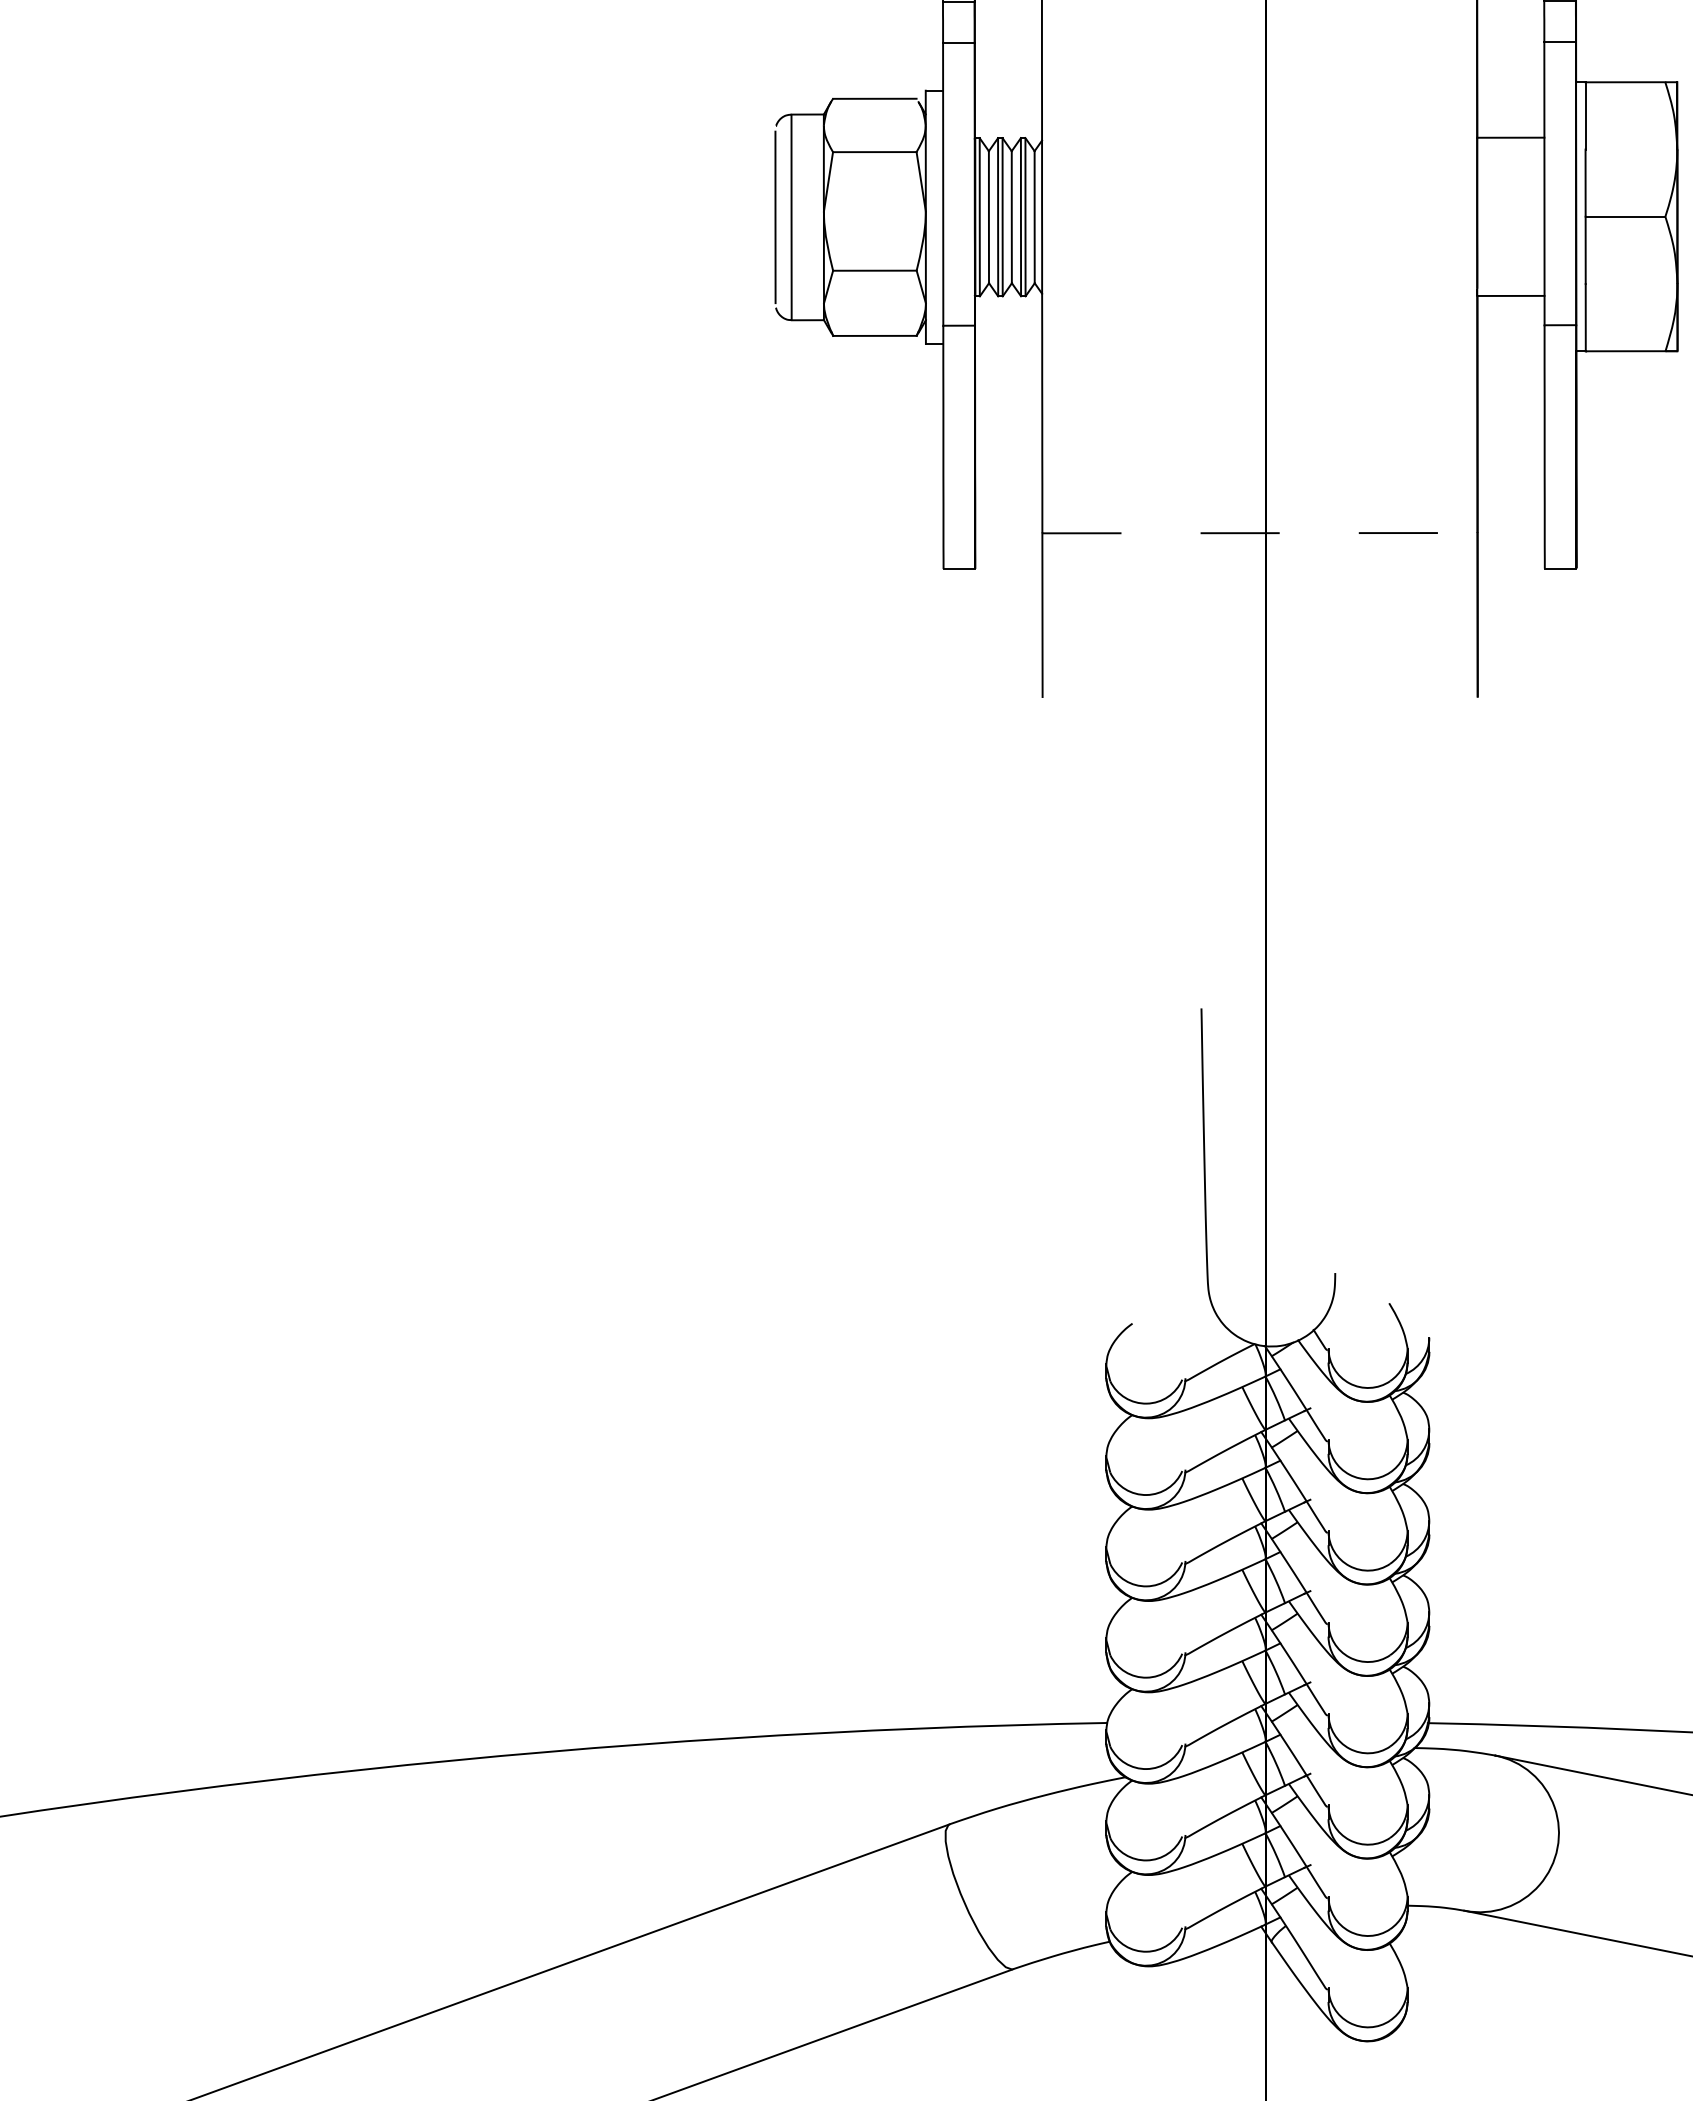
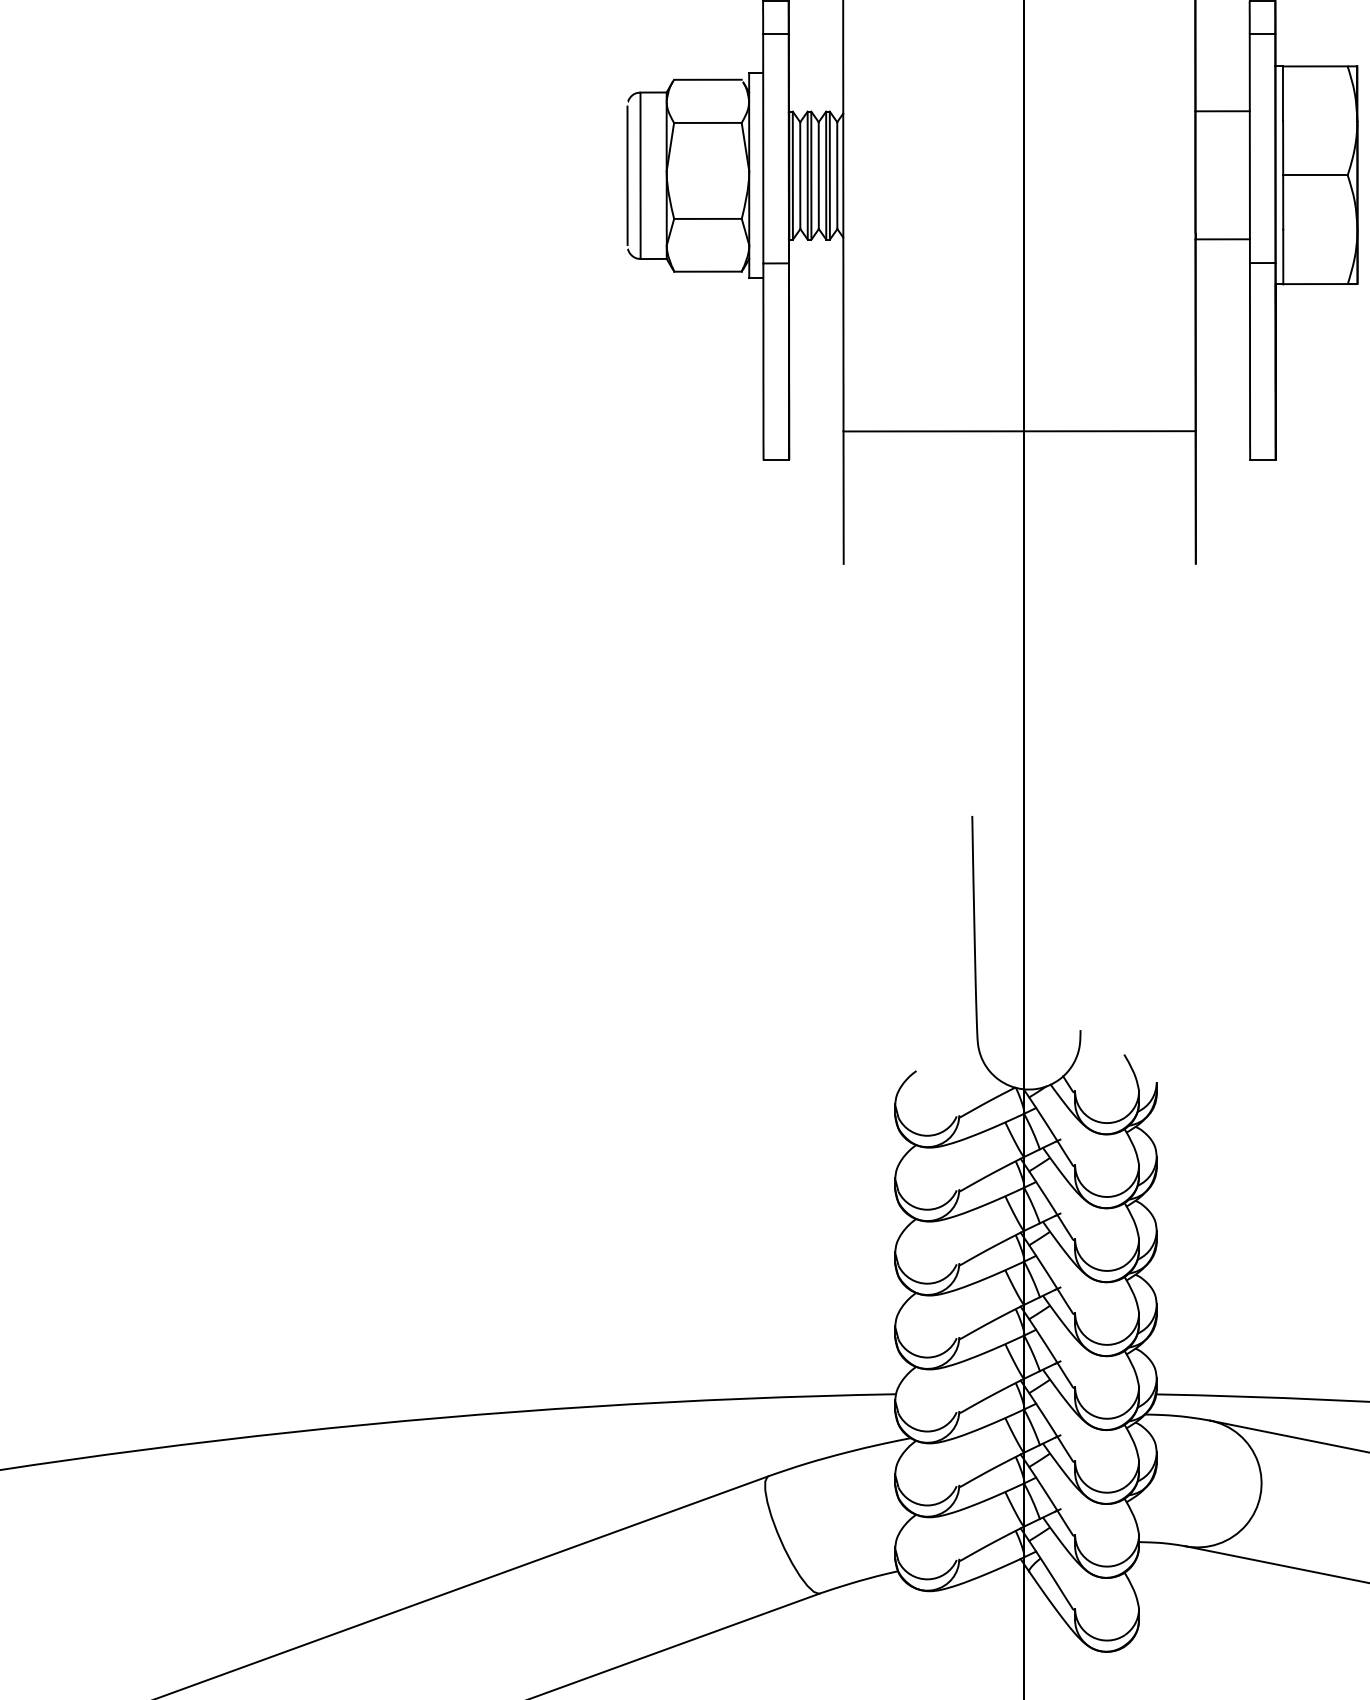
line: (1259, 533) -> (1019, 431), dashed -> solid

